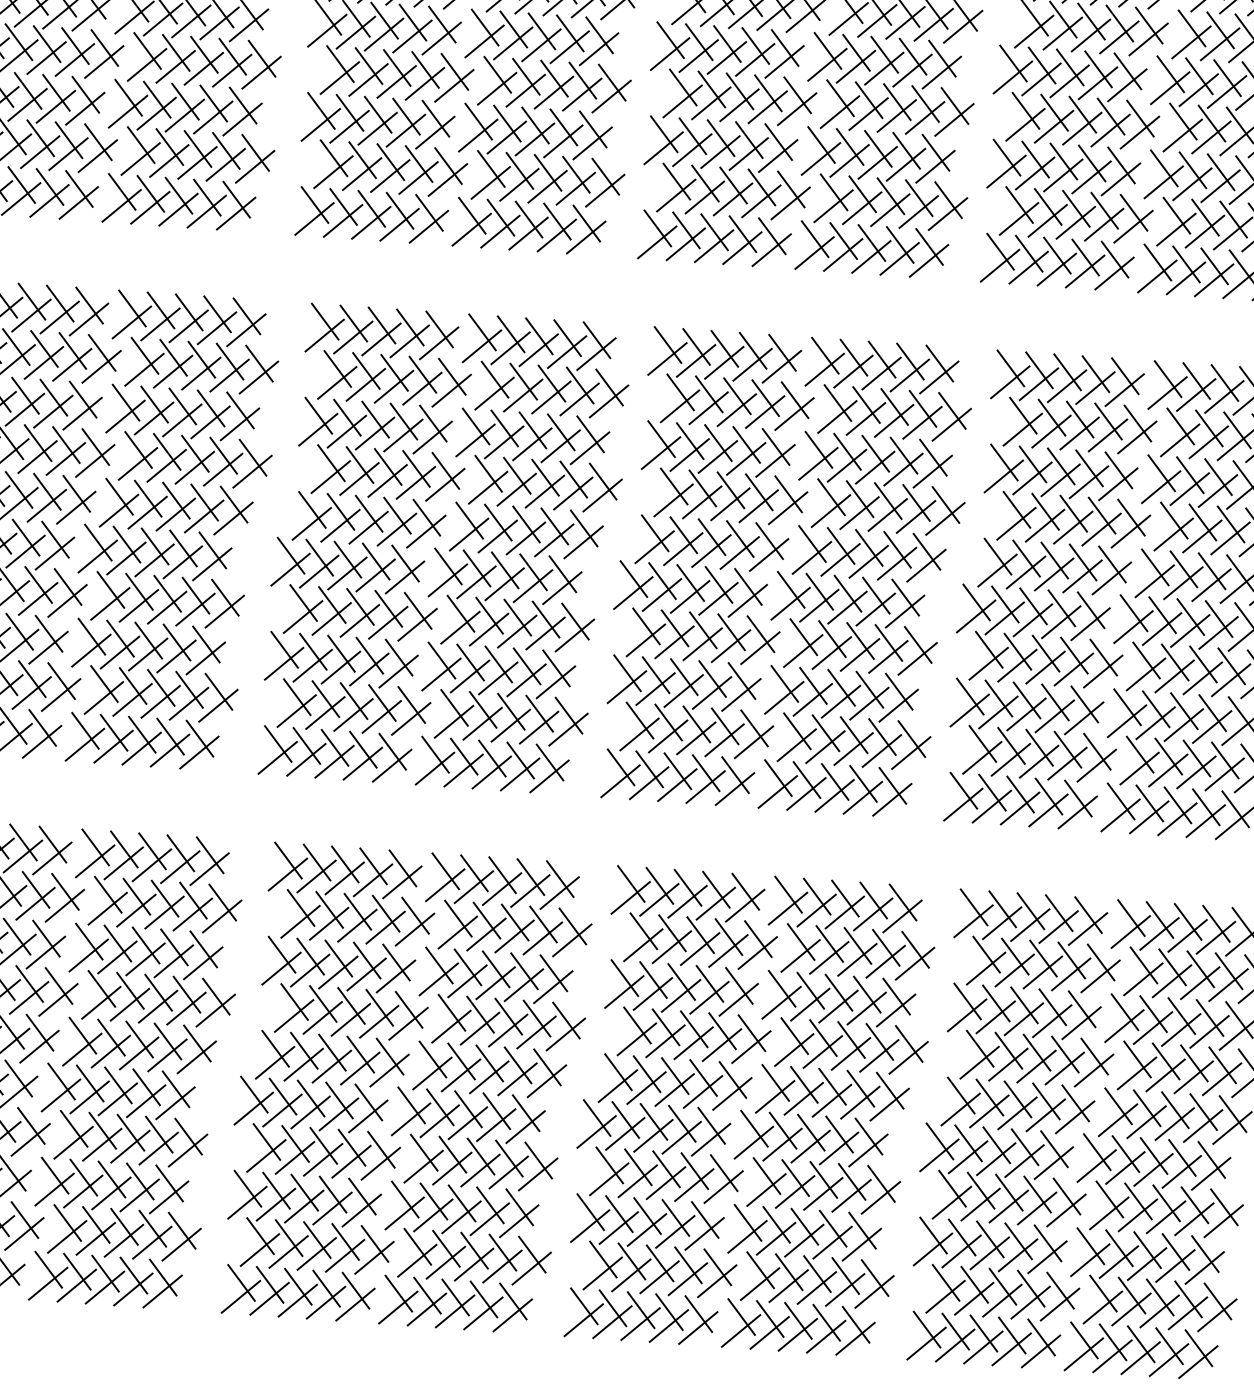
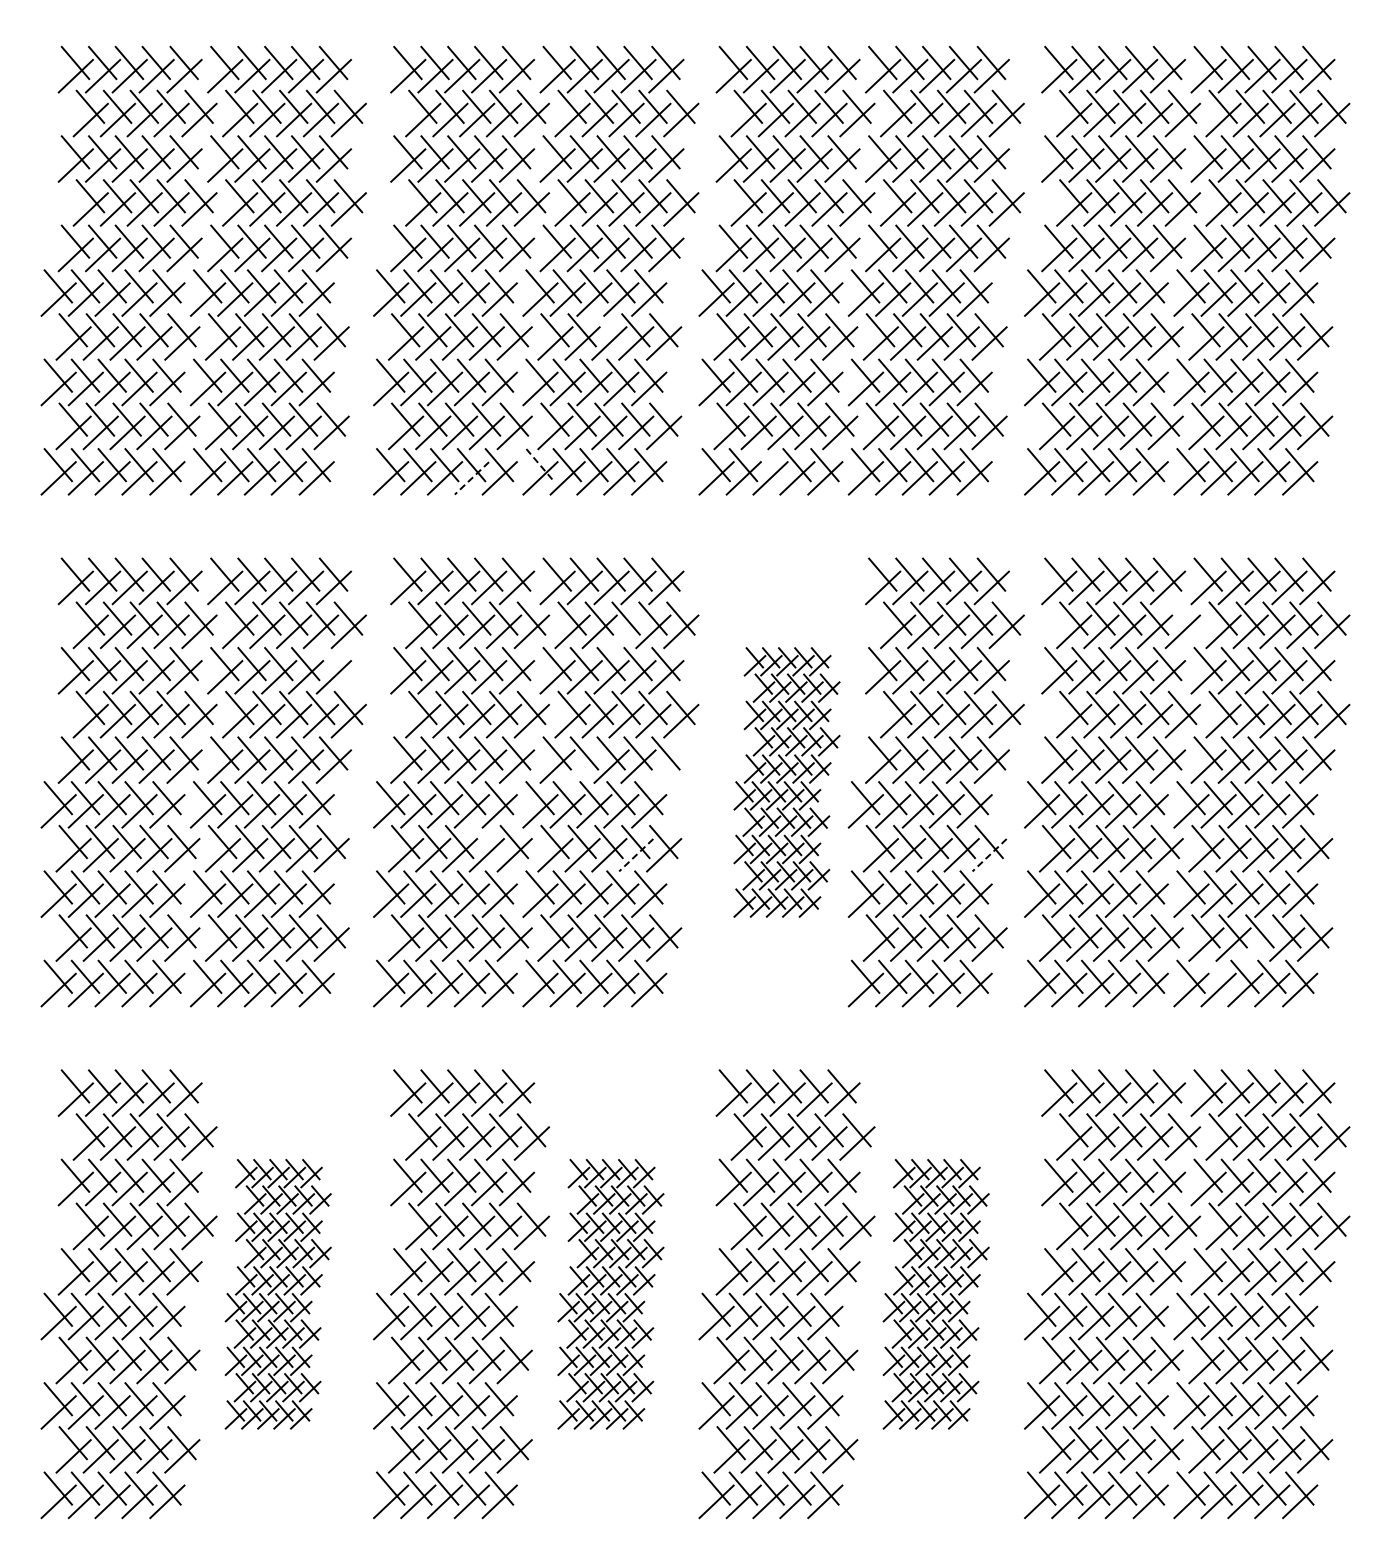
line: (554, 78) -> (608, 330), removed
line: (472, 216) -> (540, 465), solid -> dashed
line: (399, 224) -> (471, 478), solid -> dashed
line: (713, 232) -> (769, 465), removed
line: (551, 397) -> (626, 631), removed
line: (240, 410) -> (333, 664), removed
line: (1137, 423) -> (1182, 618), removed
line: (497, 536) -> (584, 766), removed
line: (583, 542) -> (666, 766), removed
part: (709, 567) -> (786, 782), size x0.6
line: (388, 609) -> (486, 842), removed
line: (545, 633) -> (636, 855), solid -> dashed
line: (917, 659) -> (989, 855), solid -> dashed
line: (1196, 772) -> (1260, 944), removed
line: (1149, 802) -> (1217, 976), removed
part: (136, 1070) -> (277, 1294), size x0.6
part: (486, 1094) -> (610, 1294), size x0.6
part: (829, 1117) -> (935, 1294), size x0.6

